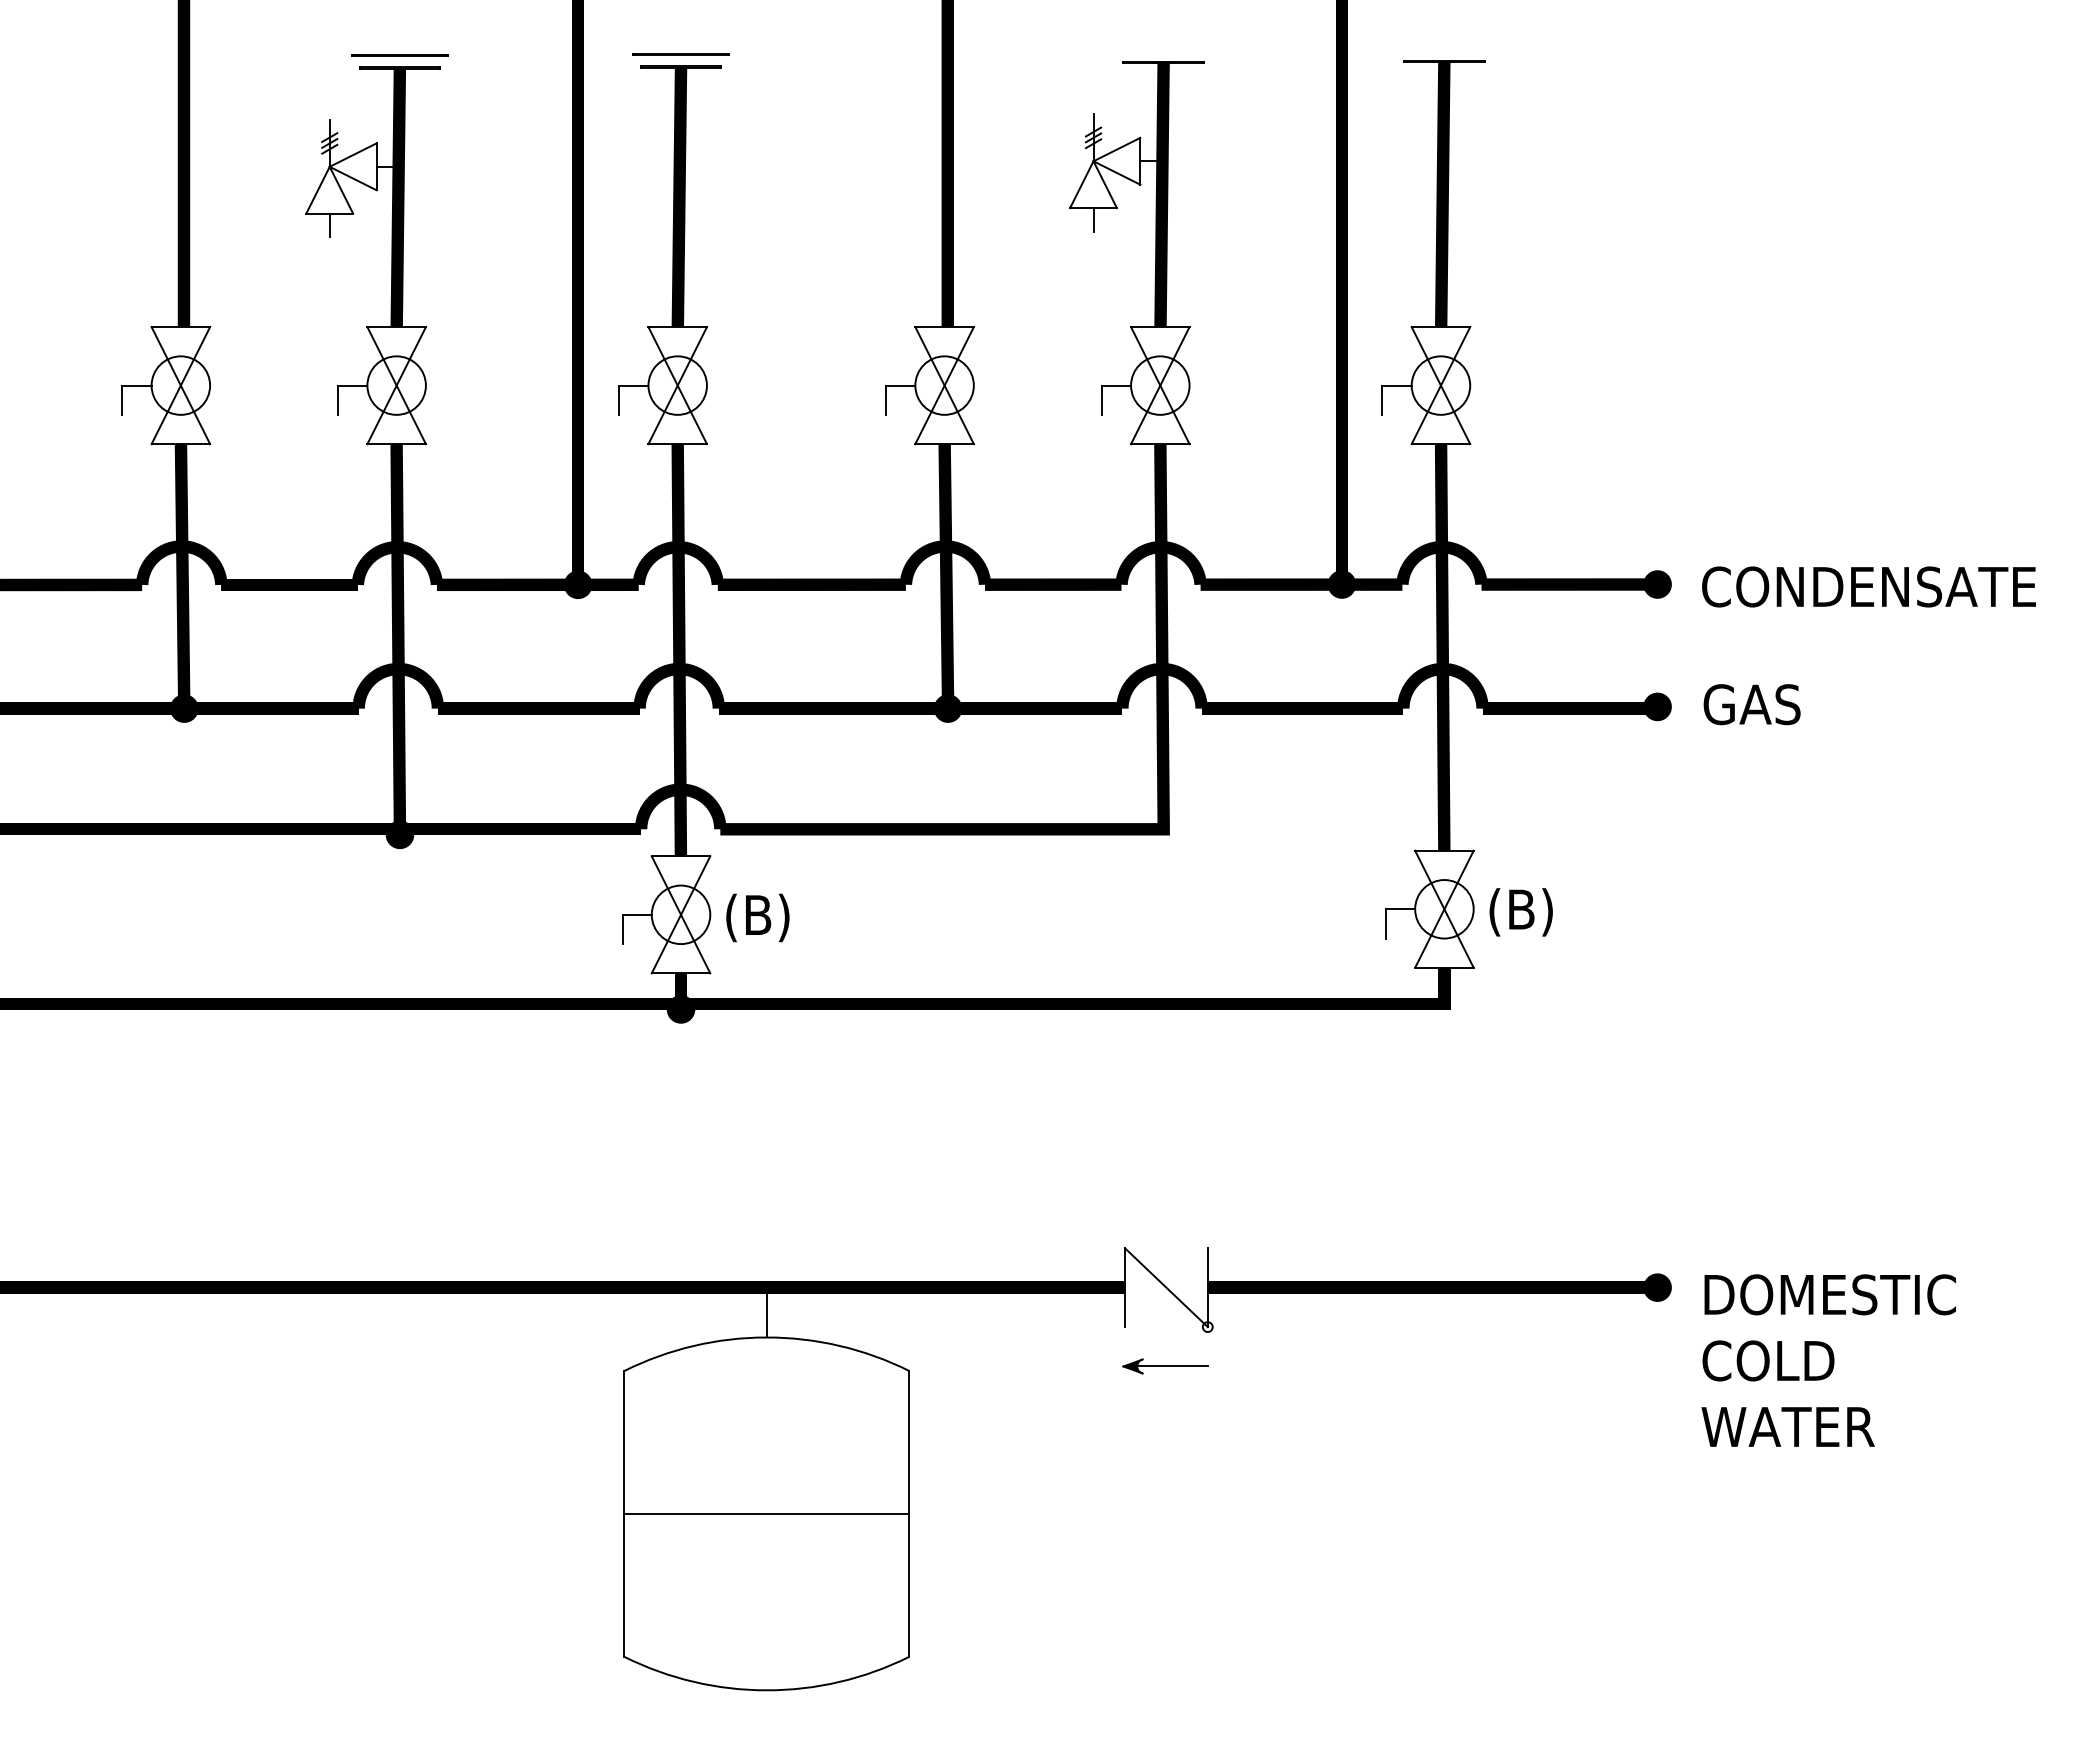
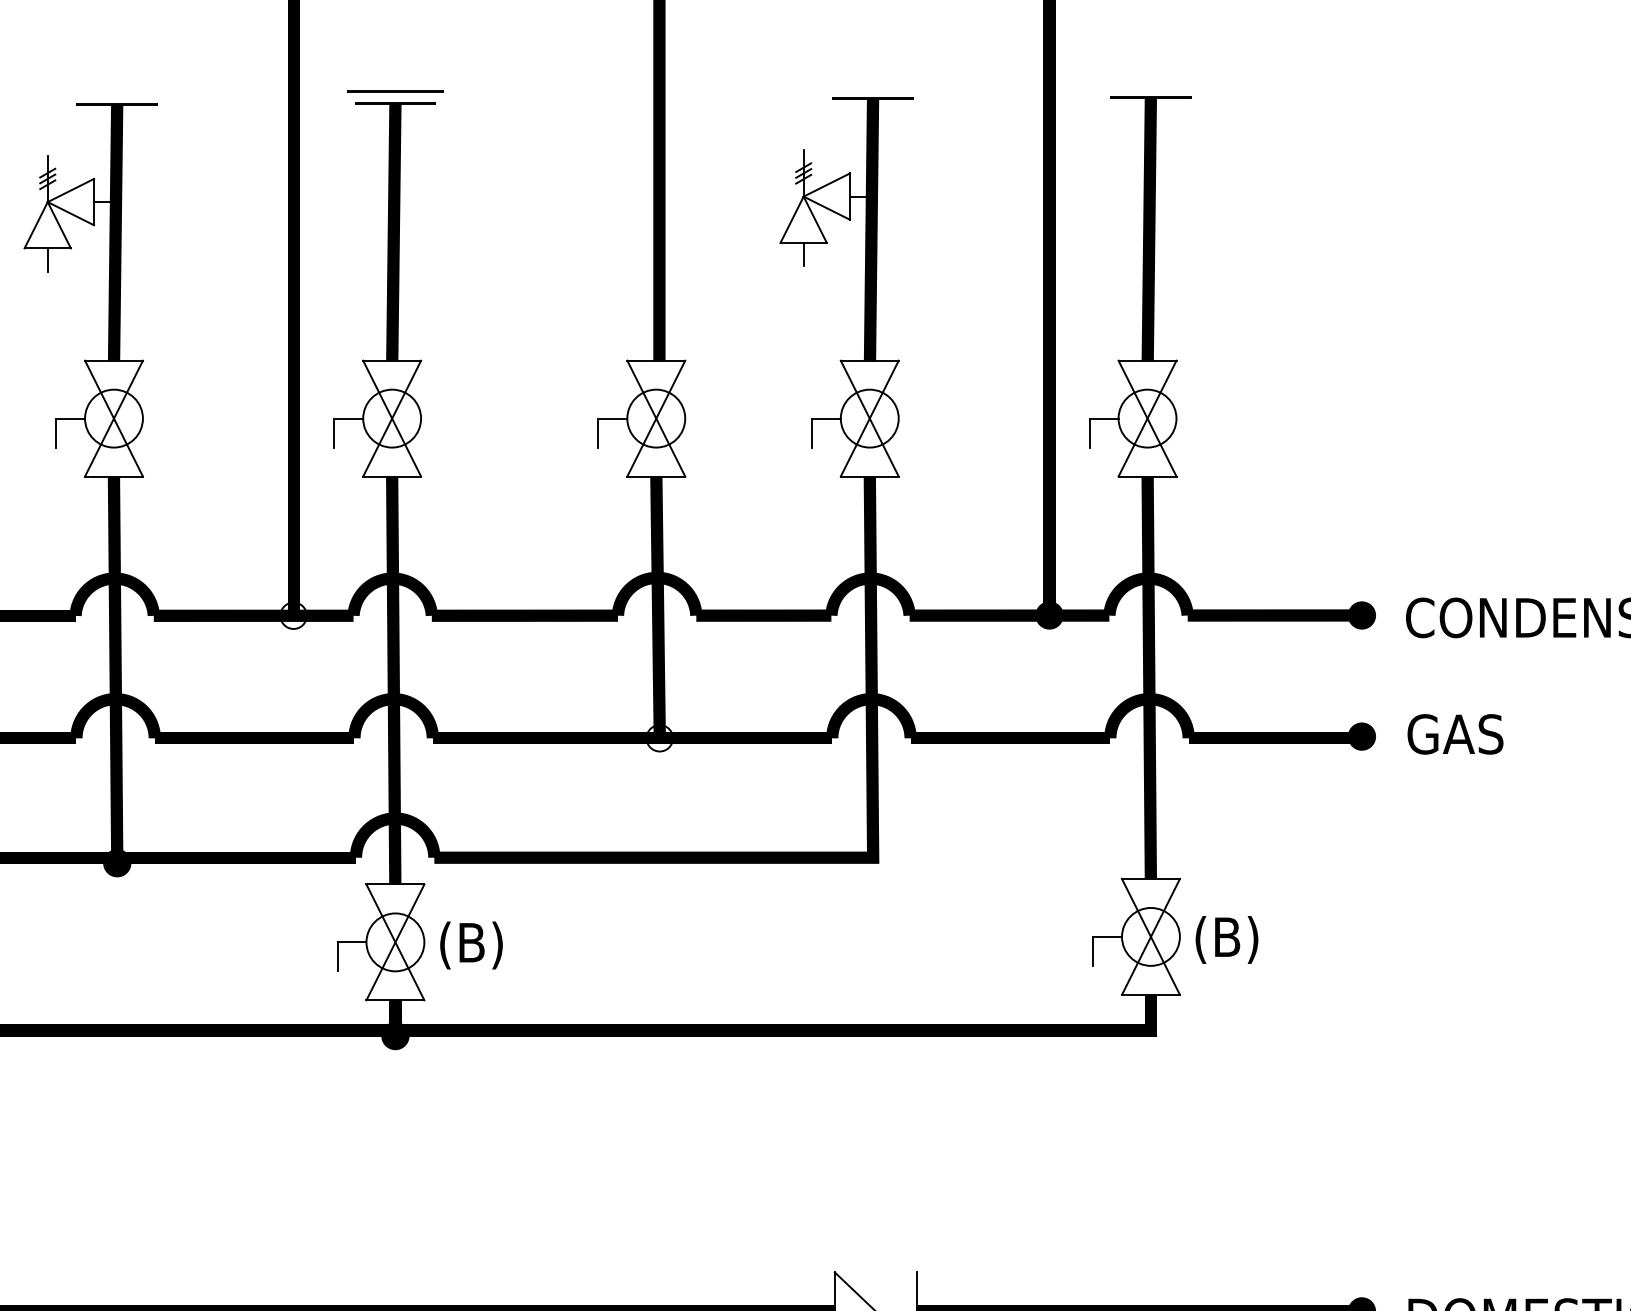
line: (399, 55) -> (116, 91), removed
fill: (577, 584) -> (292, 615), removed
fill: (947, 708) -> (659, 738), removed

